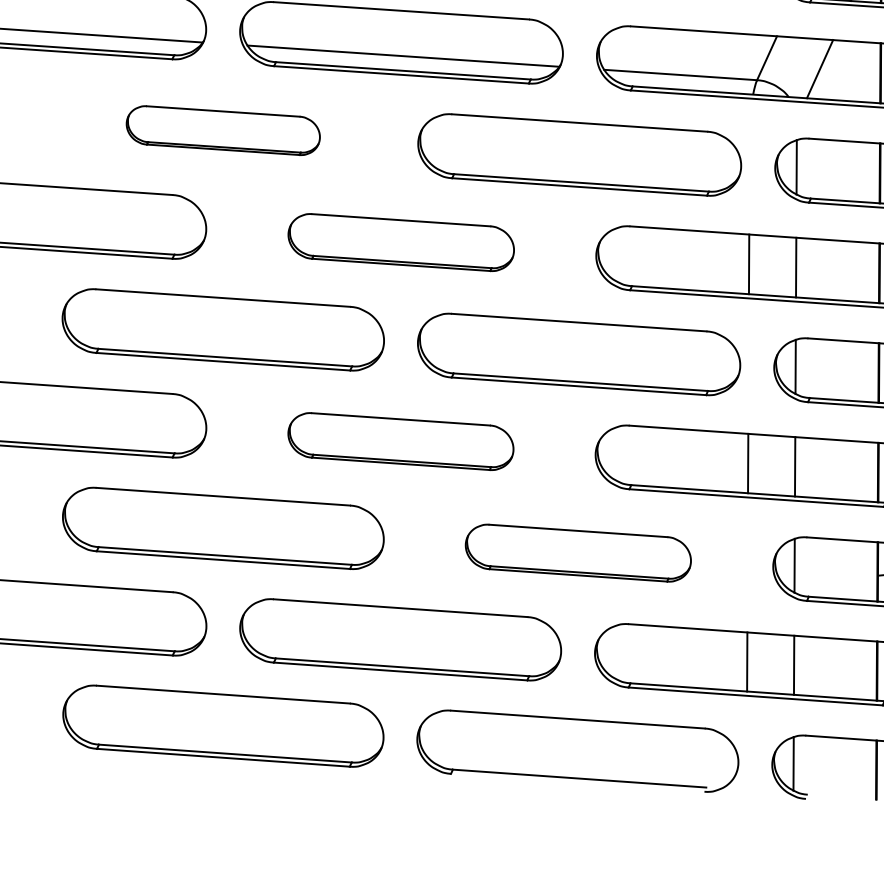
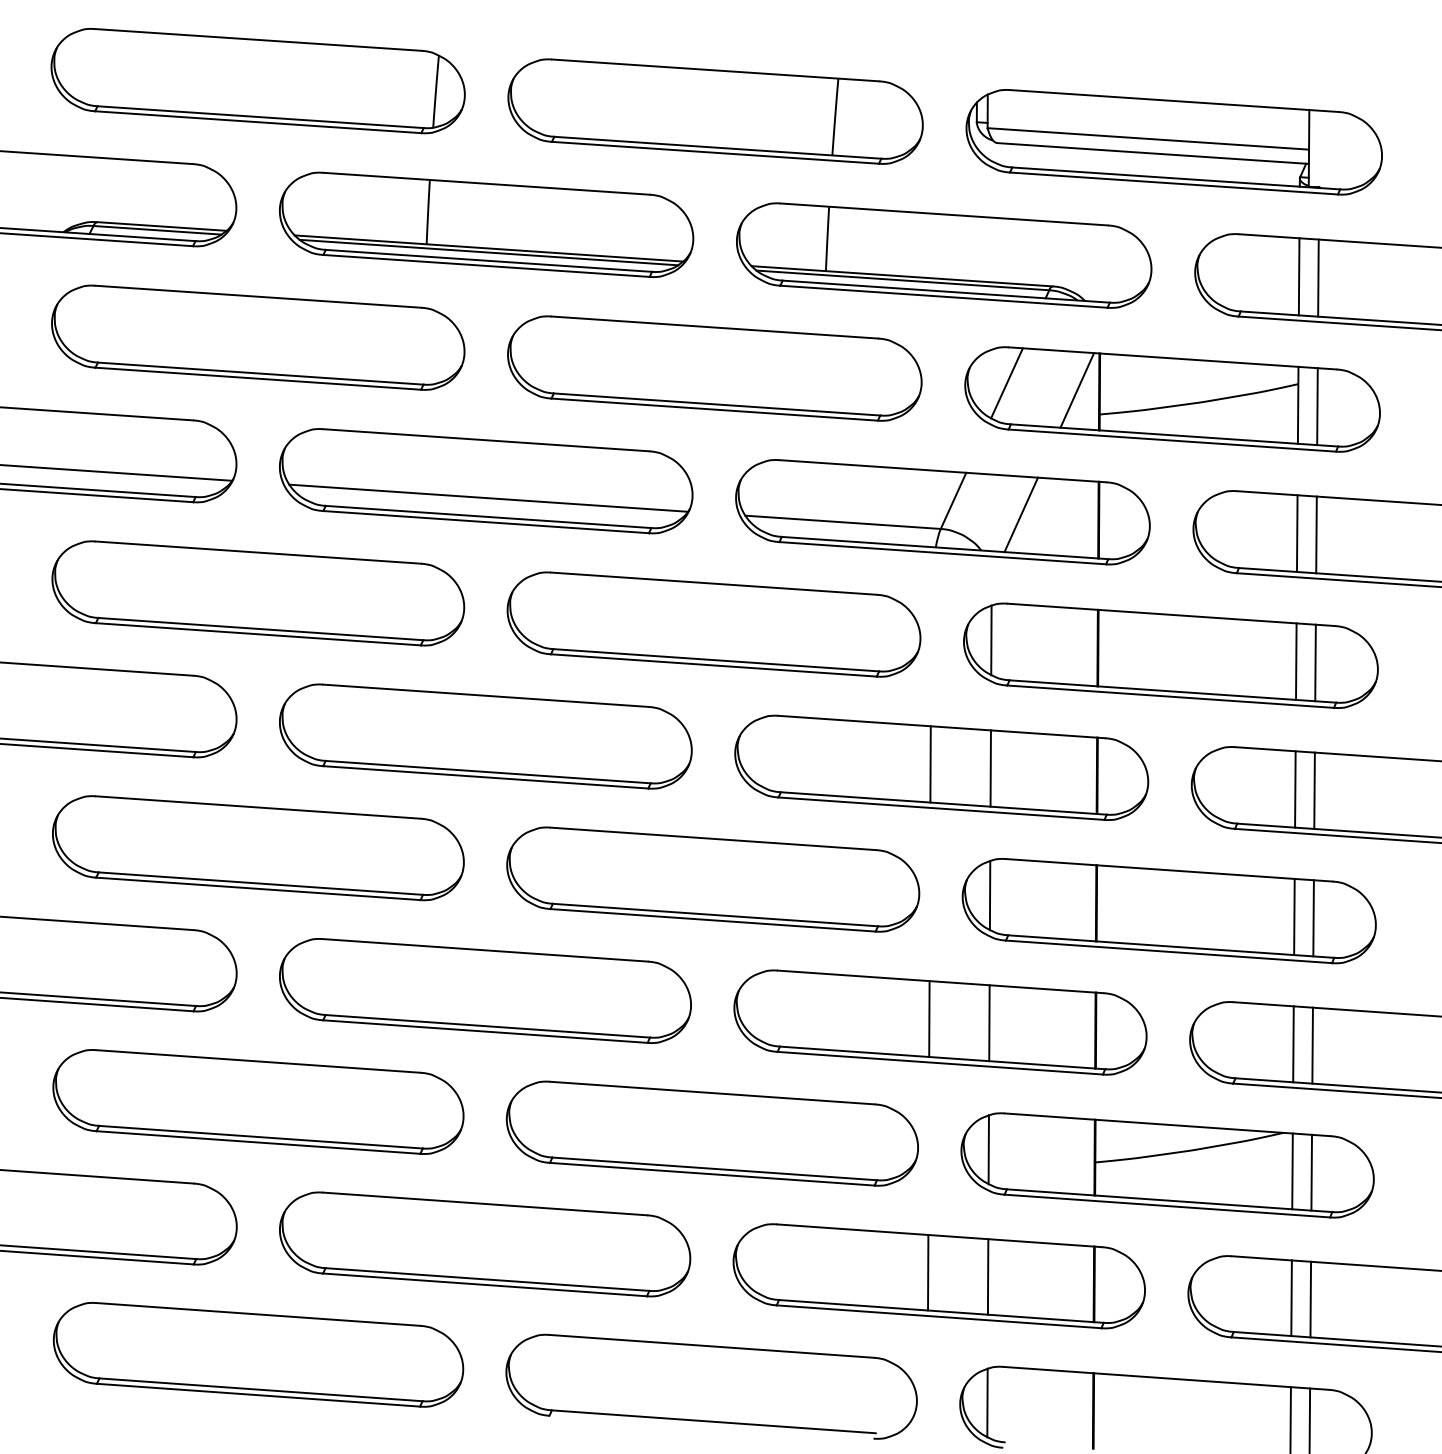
part: (223, 130) -> (258, 593), size x1.67
part: (400, 242) -> (485, 736), size x1.43
part: (400, 441) -> (485, 990), size x1.43
part: (577, 553) -> (711, 1133), size x1.43

